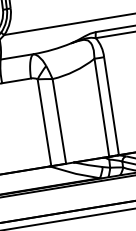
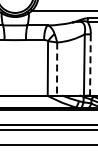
line: (111, 105) -> (90, 64), solid -> dashed
line: (59, 120) -> (57, 68), solid -> dashed

